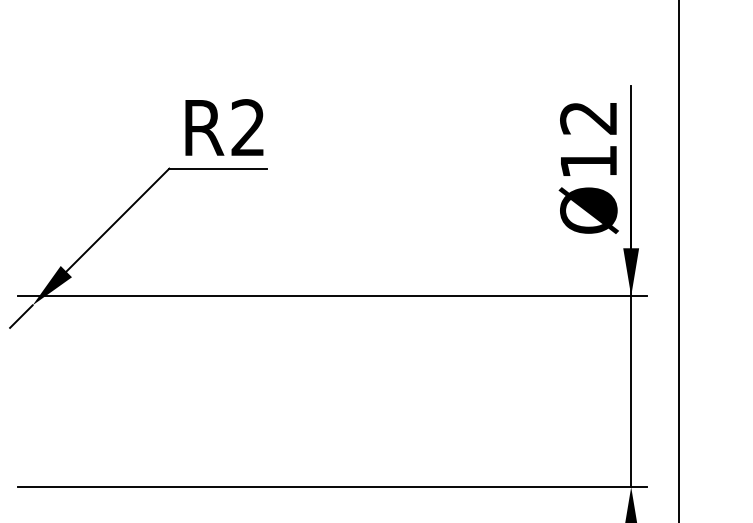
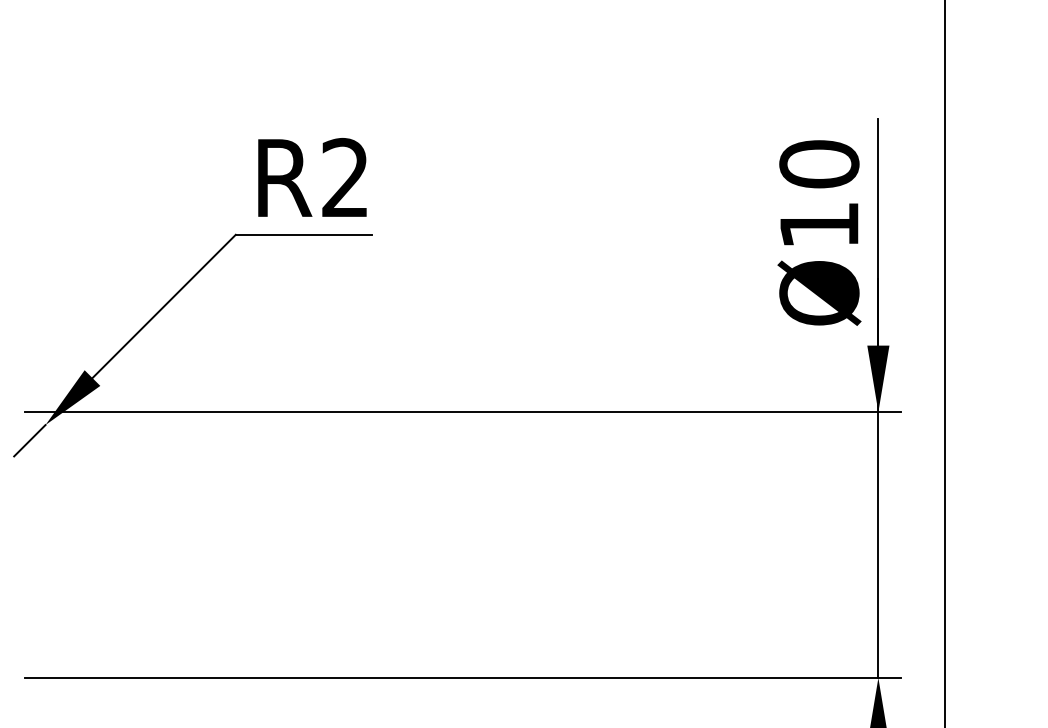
text: (588, 117) -> (818, 163), Ø12 -> Ø10

